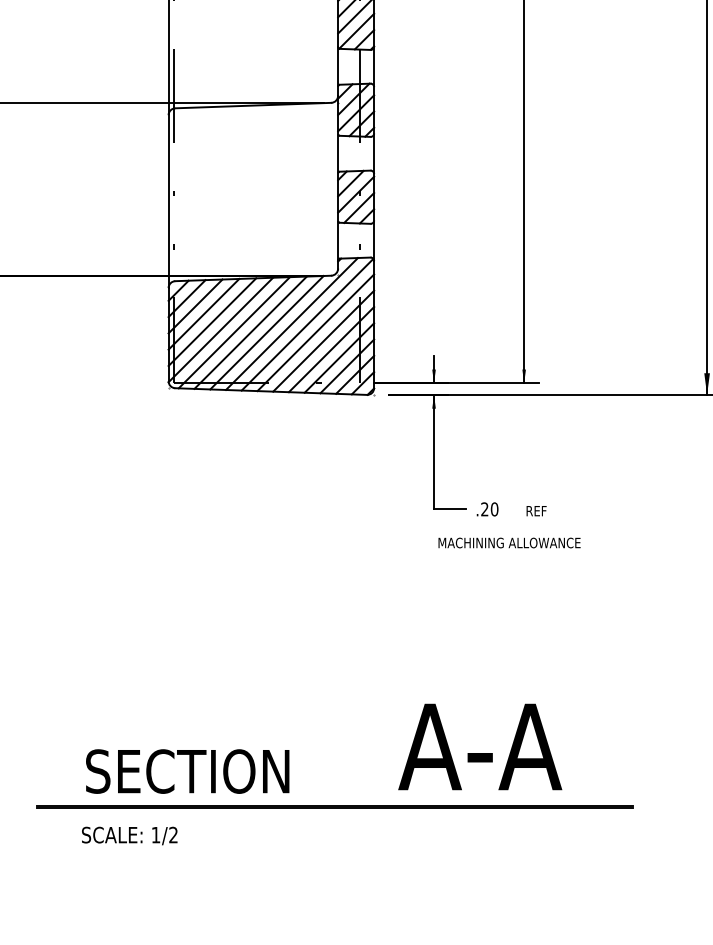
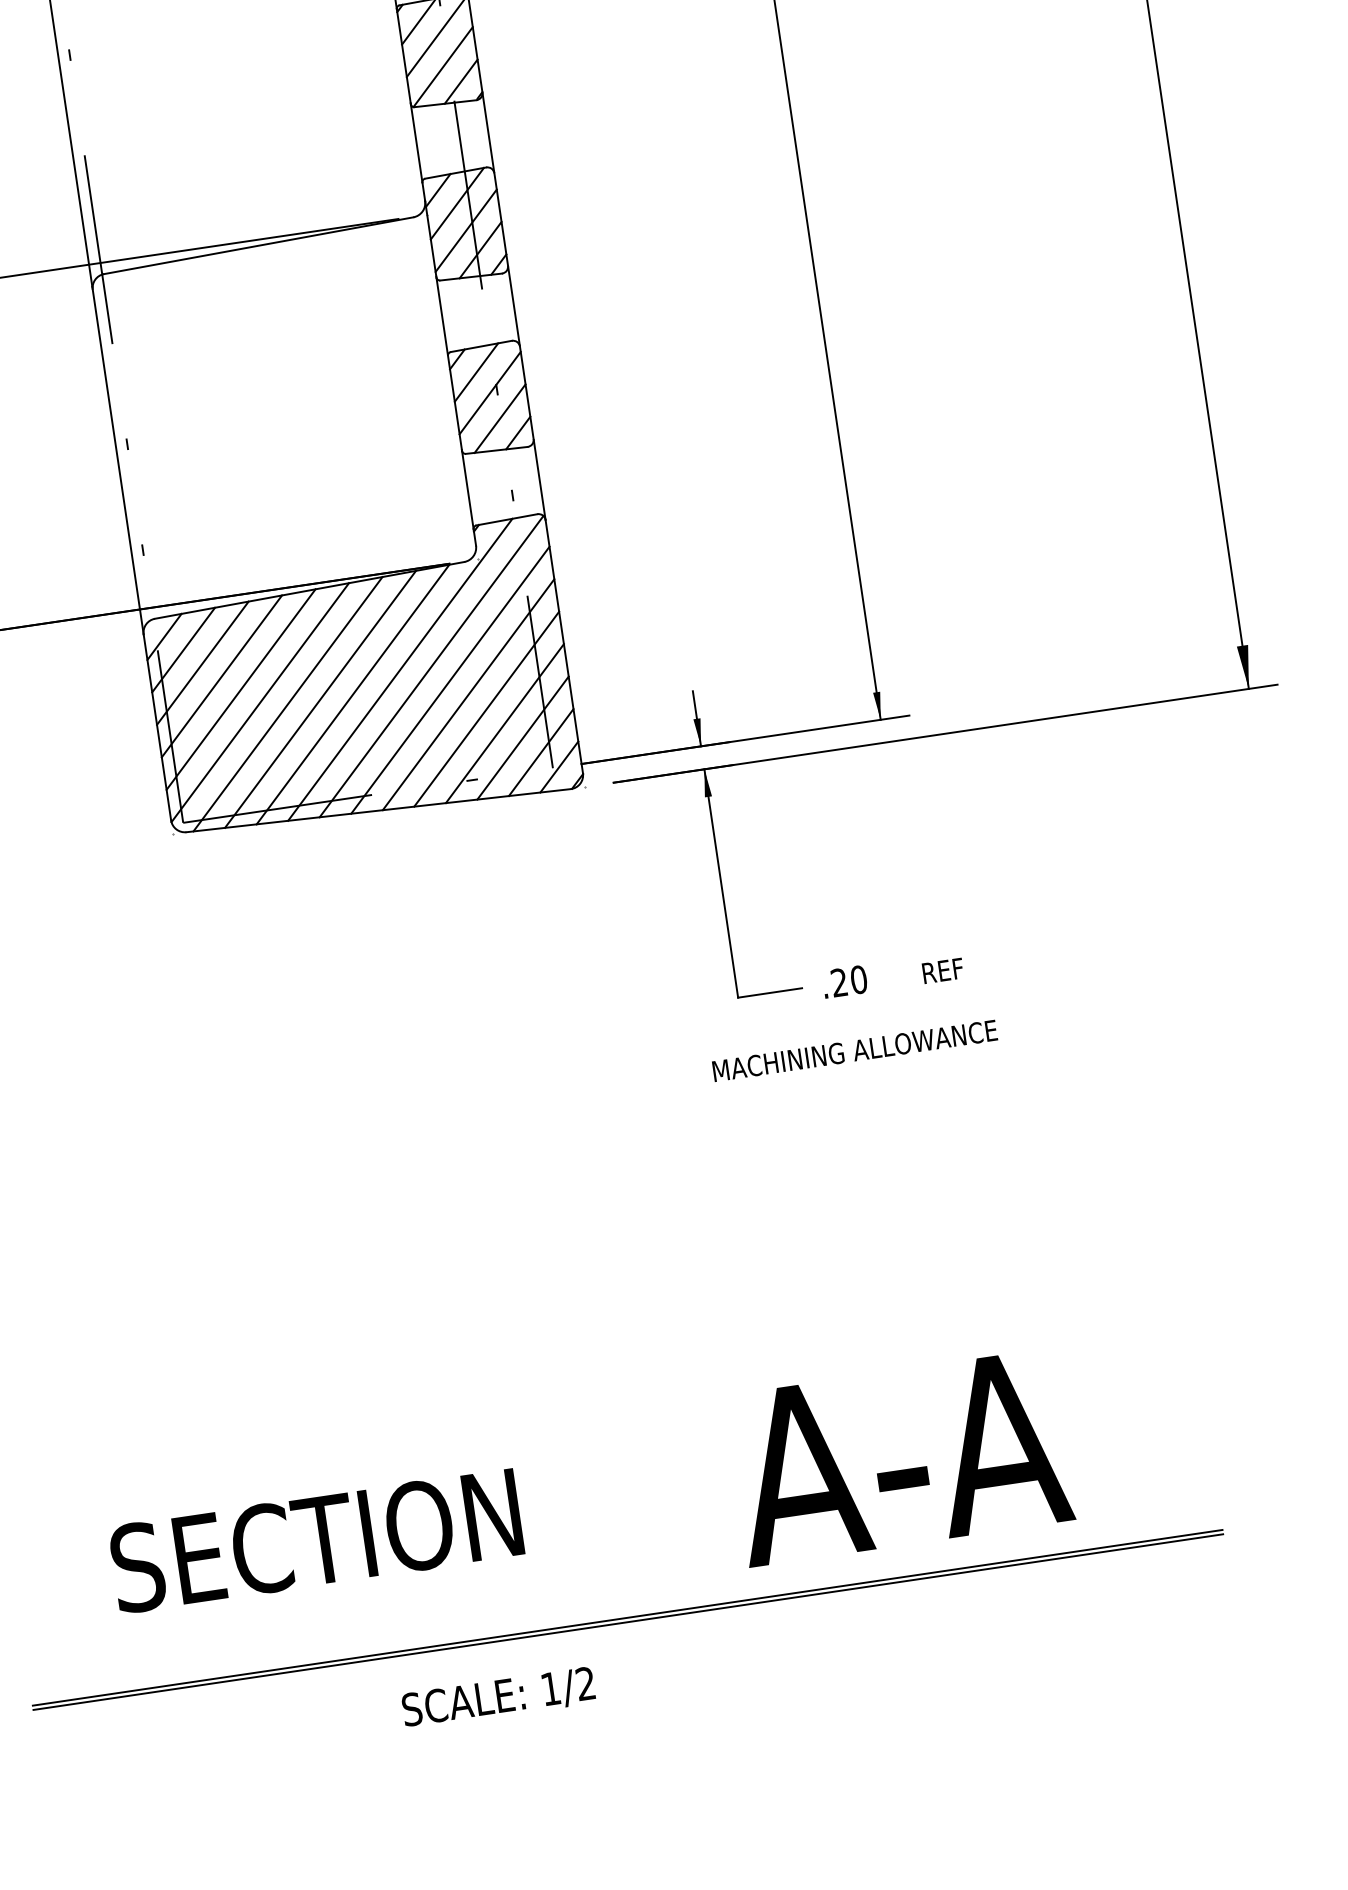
text: (509, 542) -> (854, 1049), moved
text: (187, 771) -> (316, 1540), moved
text: (129, 835) -> (498, 1697), moved

